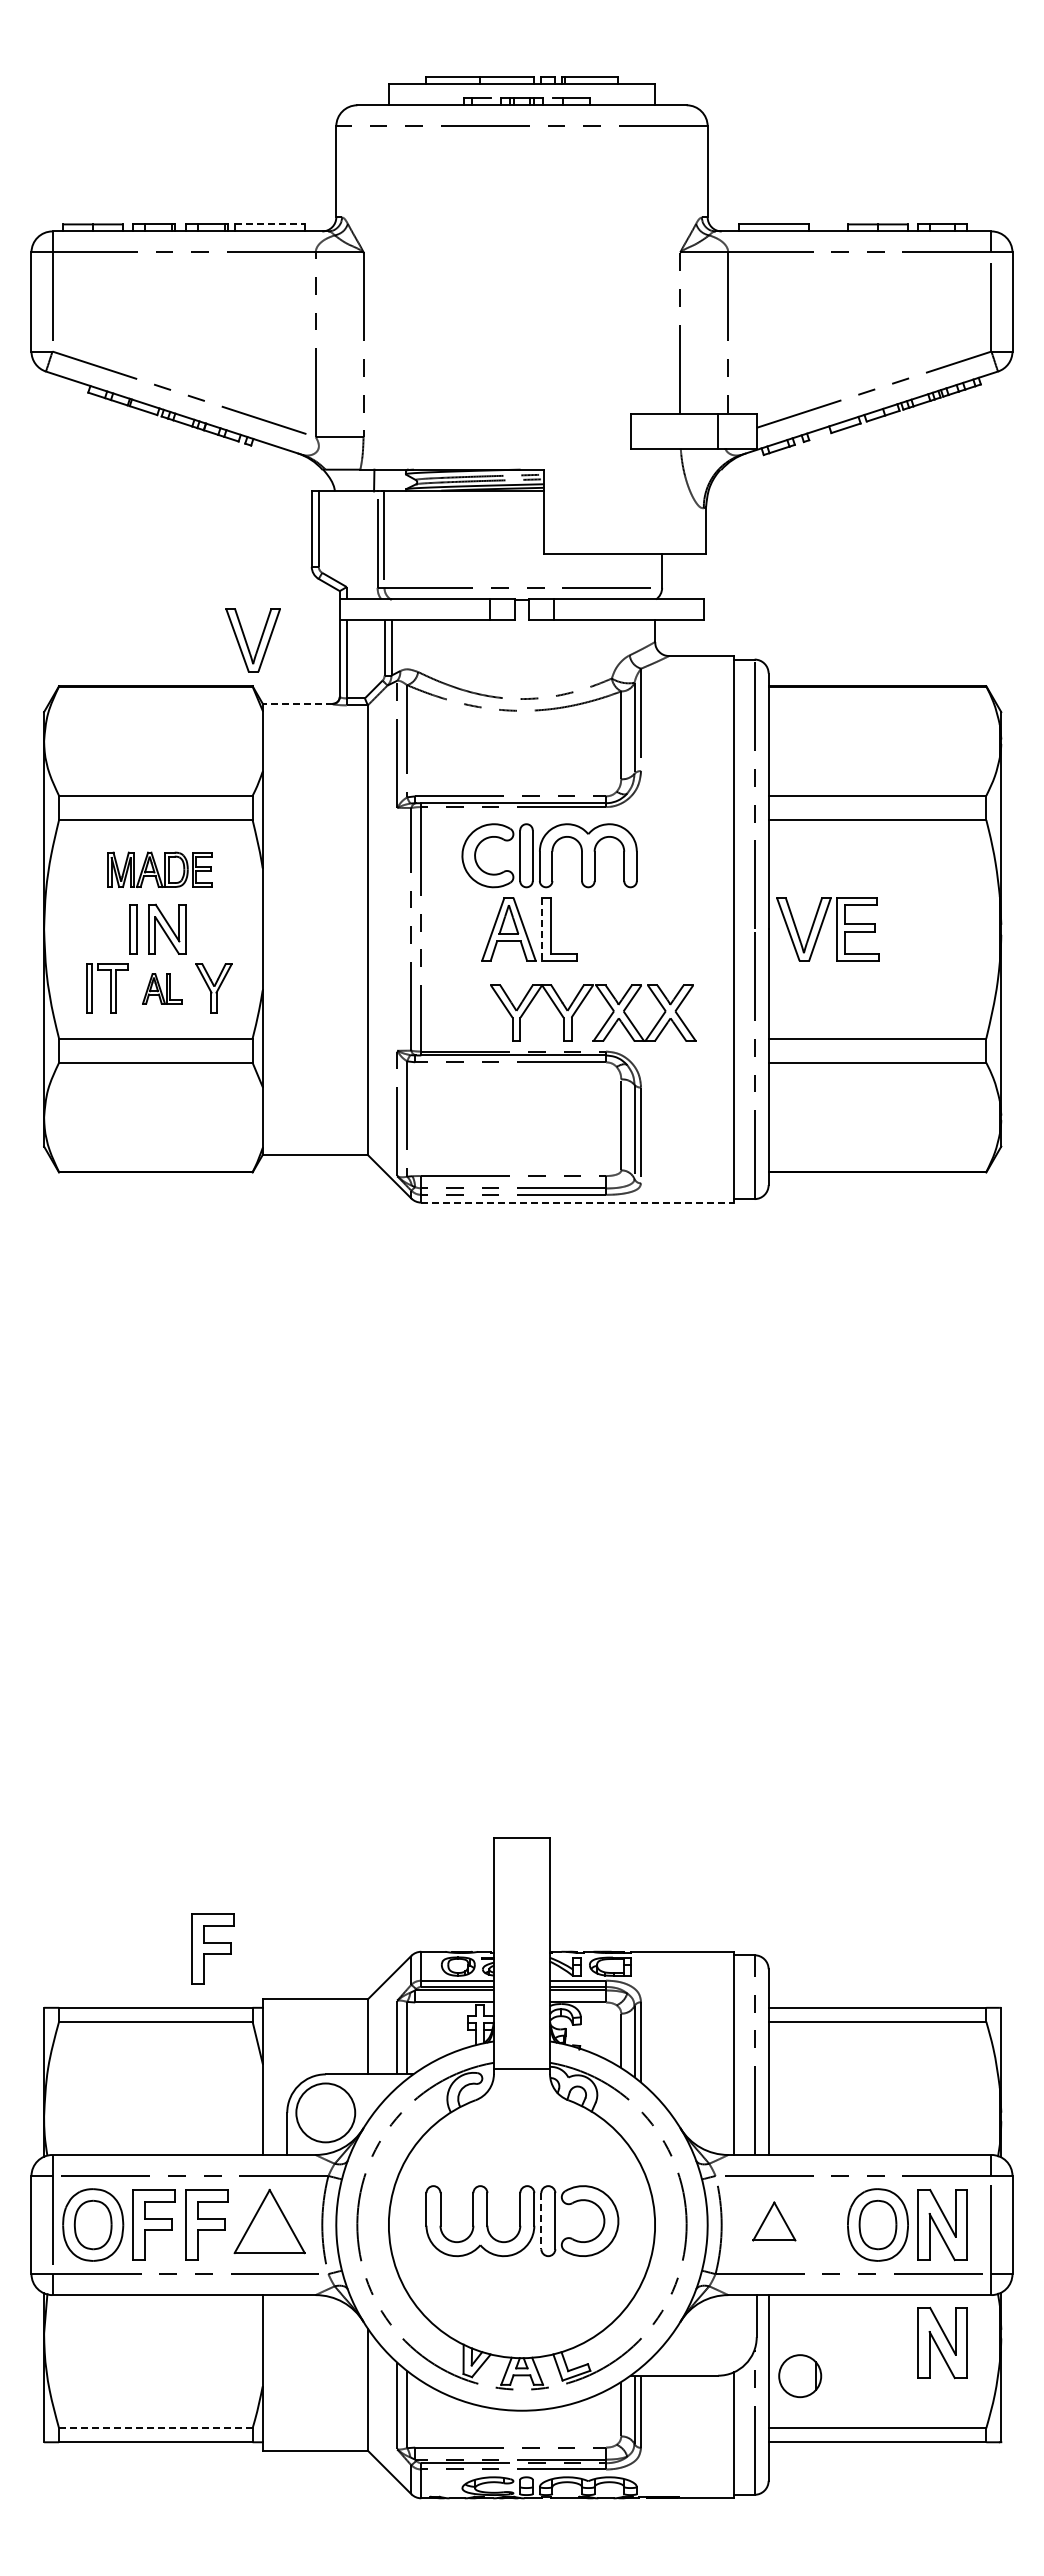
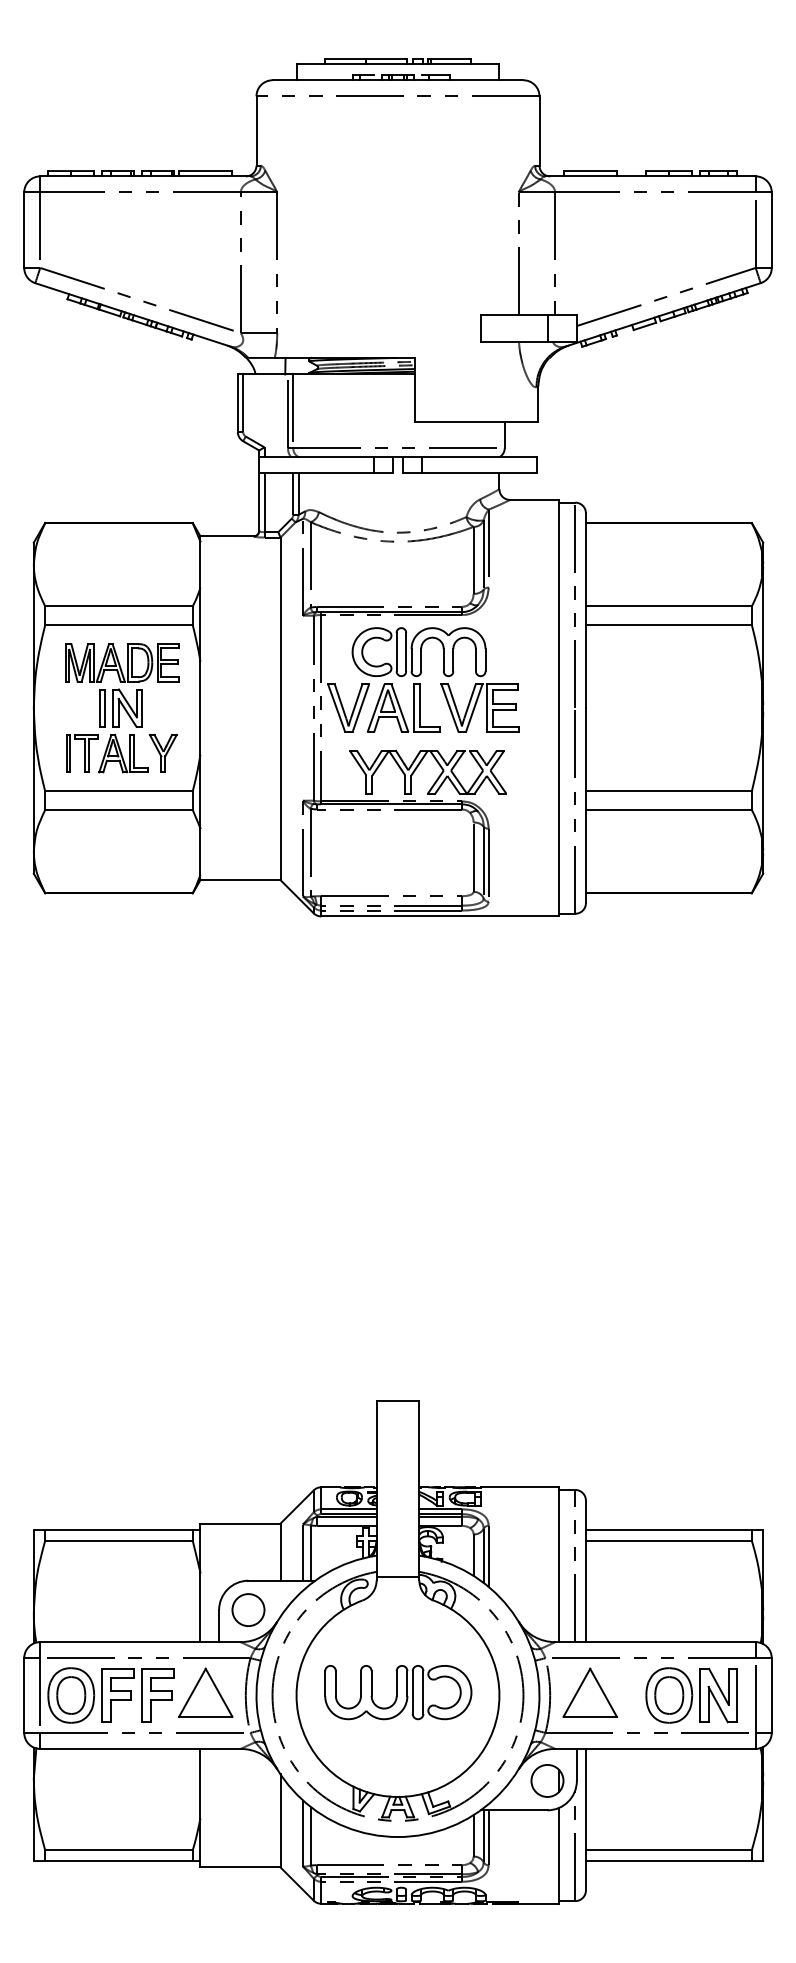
line: (270, 224) -> (206, 171), dashed -> solid
part: (252, 640) -> (348, 708), moved
line: (297, 703) -> (226, 536), dashed -> solid
part: (160, 869) -> (122, 662), size x1.43
part: (821, 928) -> (475, 707), moved
line: (542, 929) -> (413, 708), dashed -> solid
part: (162, 988) -> (124, 753), size x1.67
part: (582, 1003) -> (419, 764), moved
line: (577, 1202) -> (440, 916), dashed -> solid
part: (212, 1948) -> (162, 1484), removed
circle: (325, 2112) -> (248, 1609), size x0.71
line: (541, 2221) -> (412, 1692), dashed -> solid
part: (774, 2221) -> (590, 1692), size x1.67
part: (942, 2343) -> (718, 1785), removed
part: (800, 2376) -> (547, 1781), moved
line: (155, 2428) -> (118, 1850), dashed -> solid

